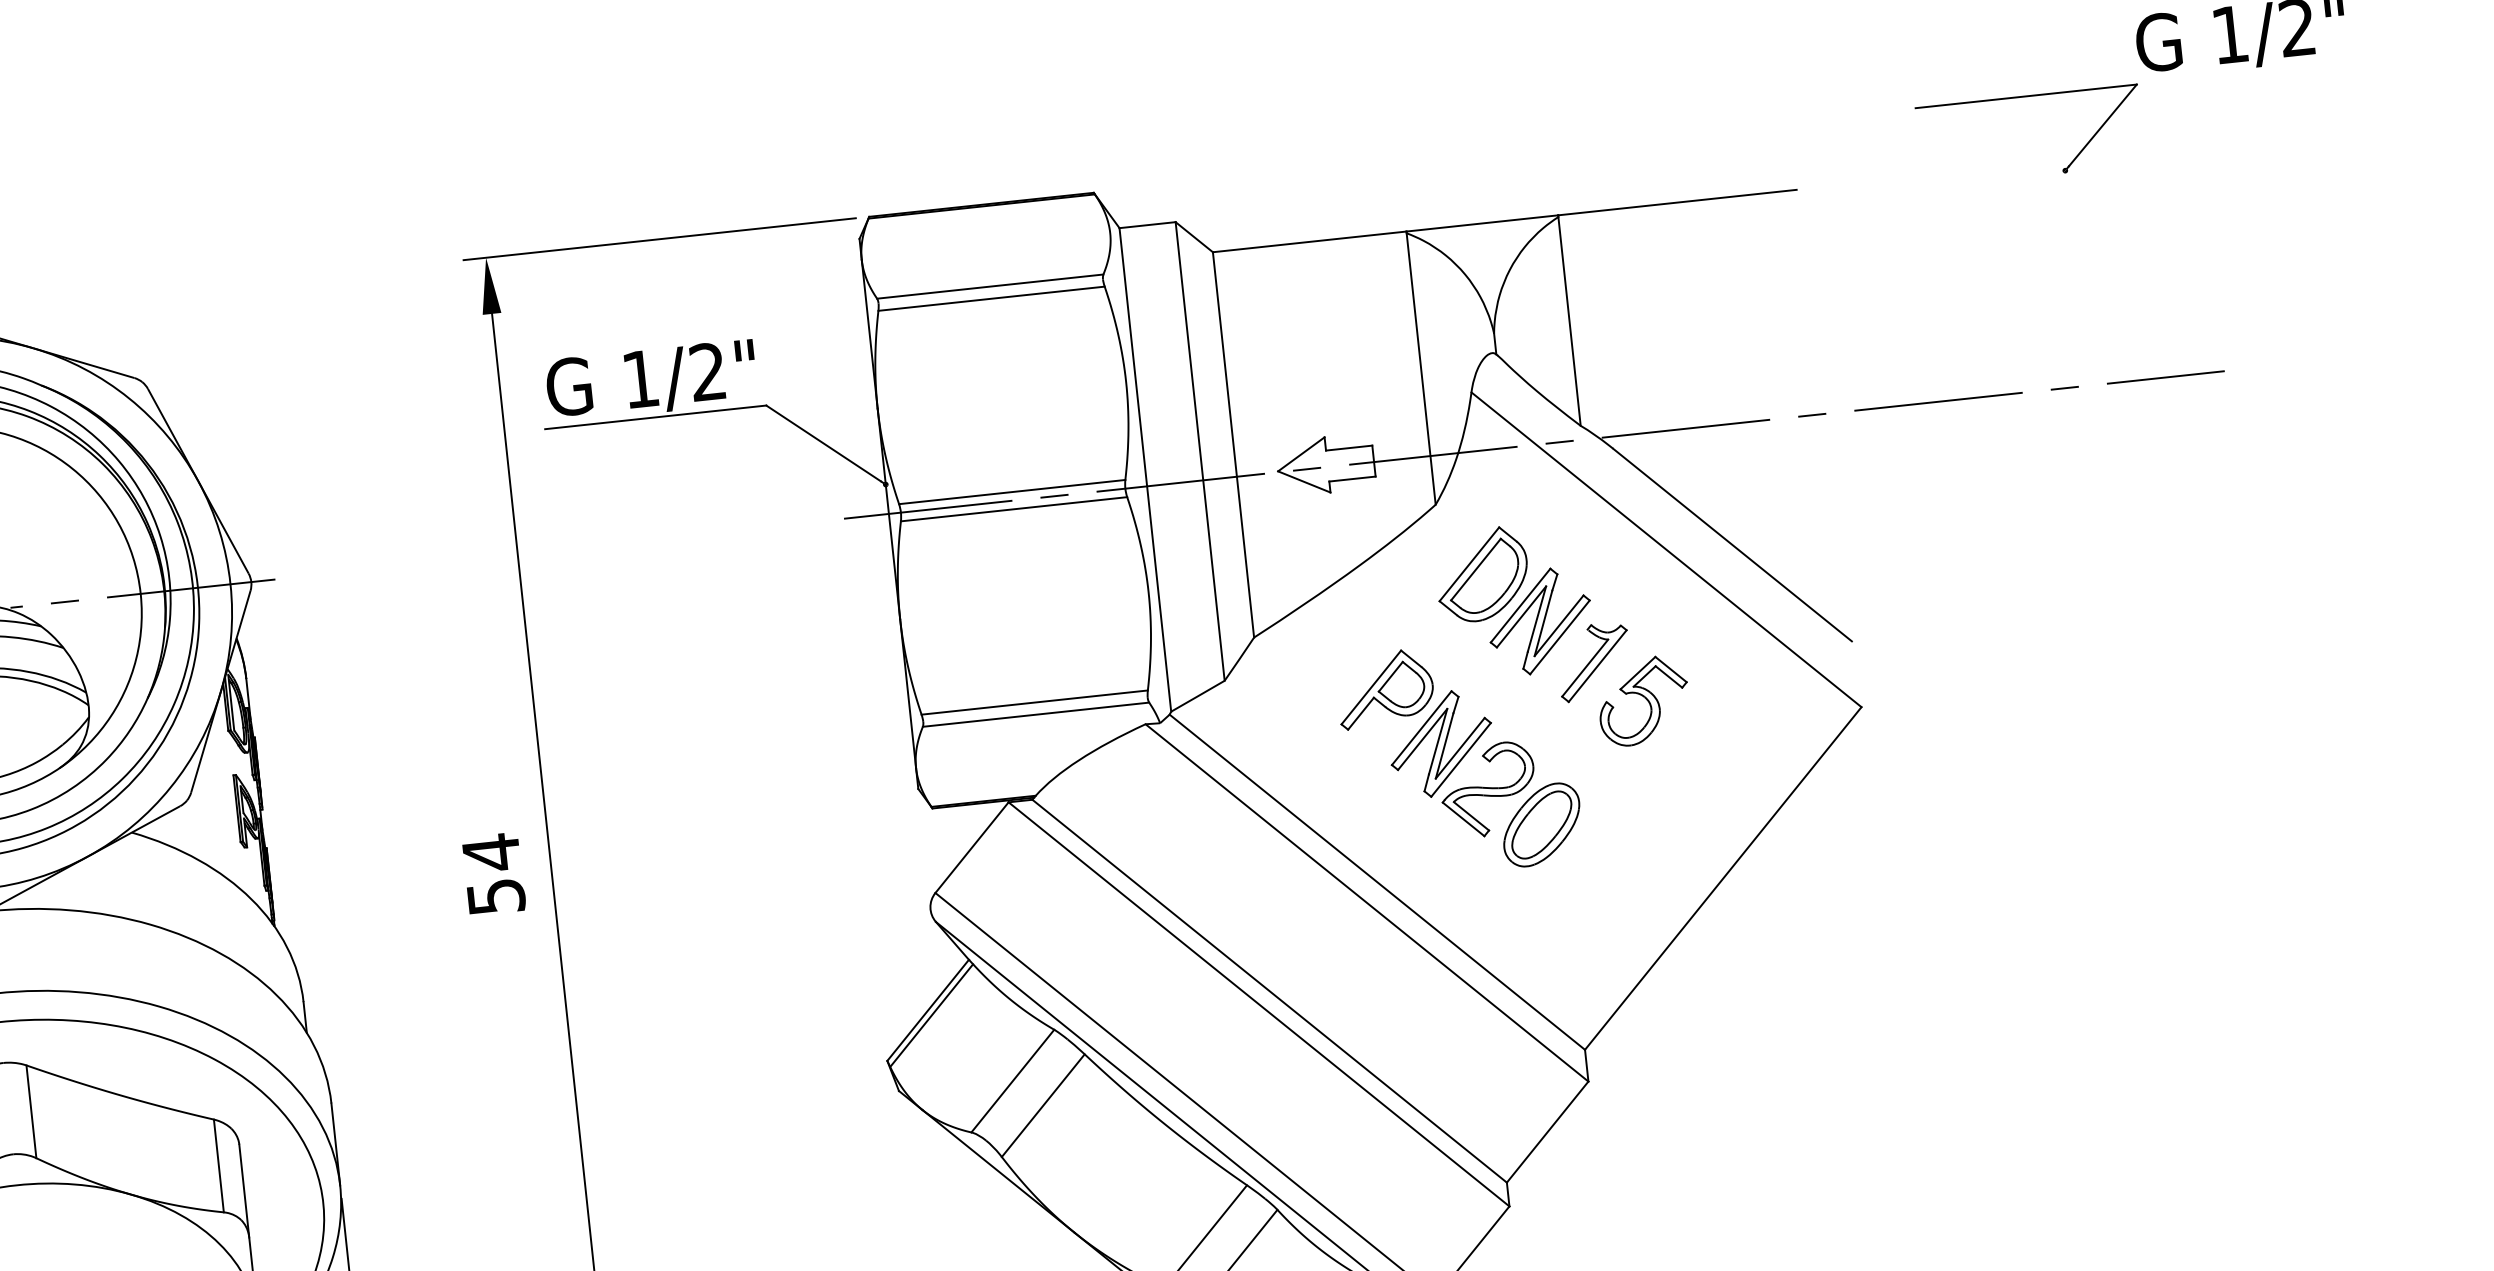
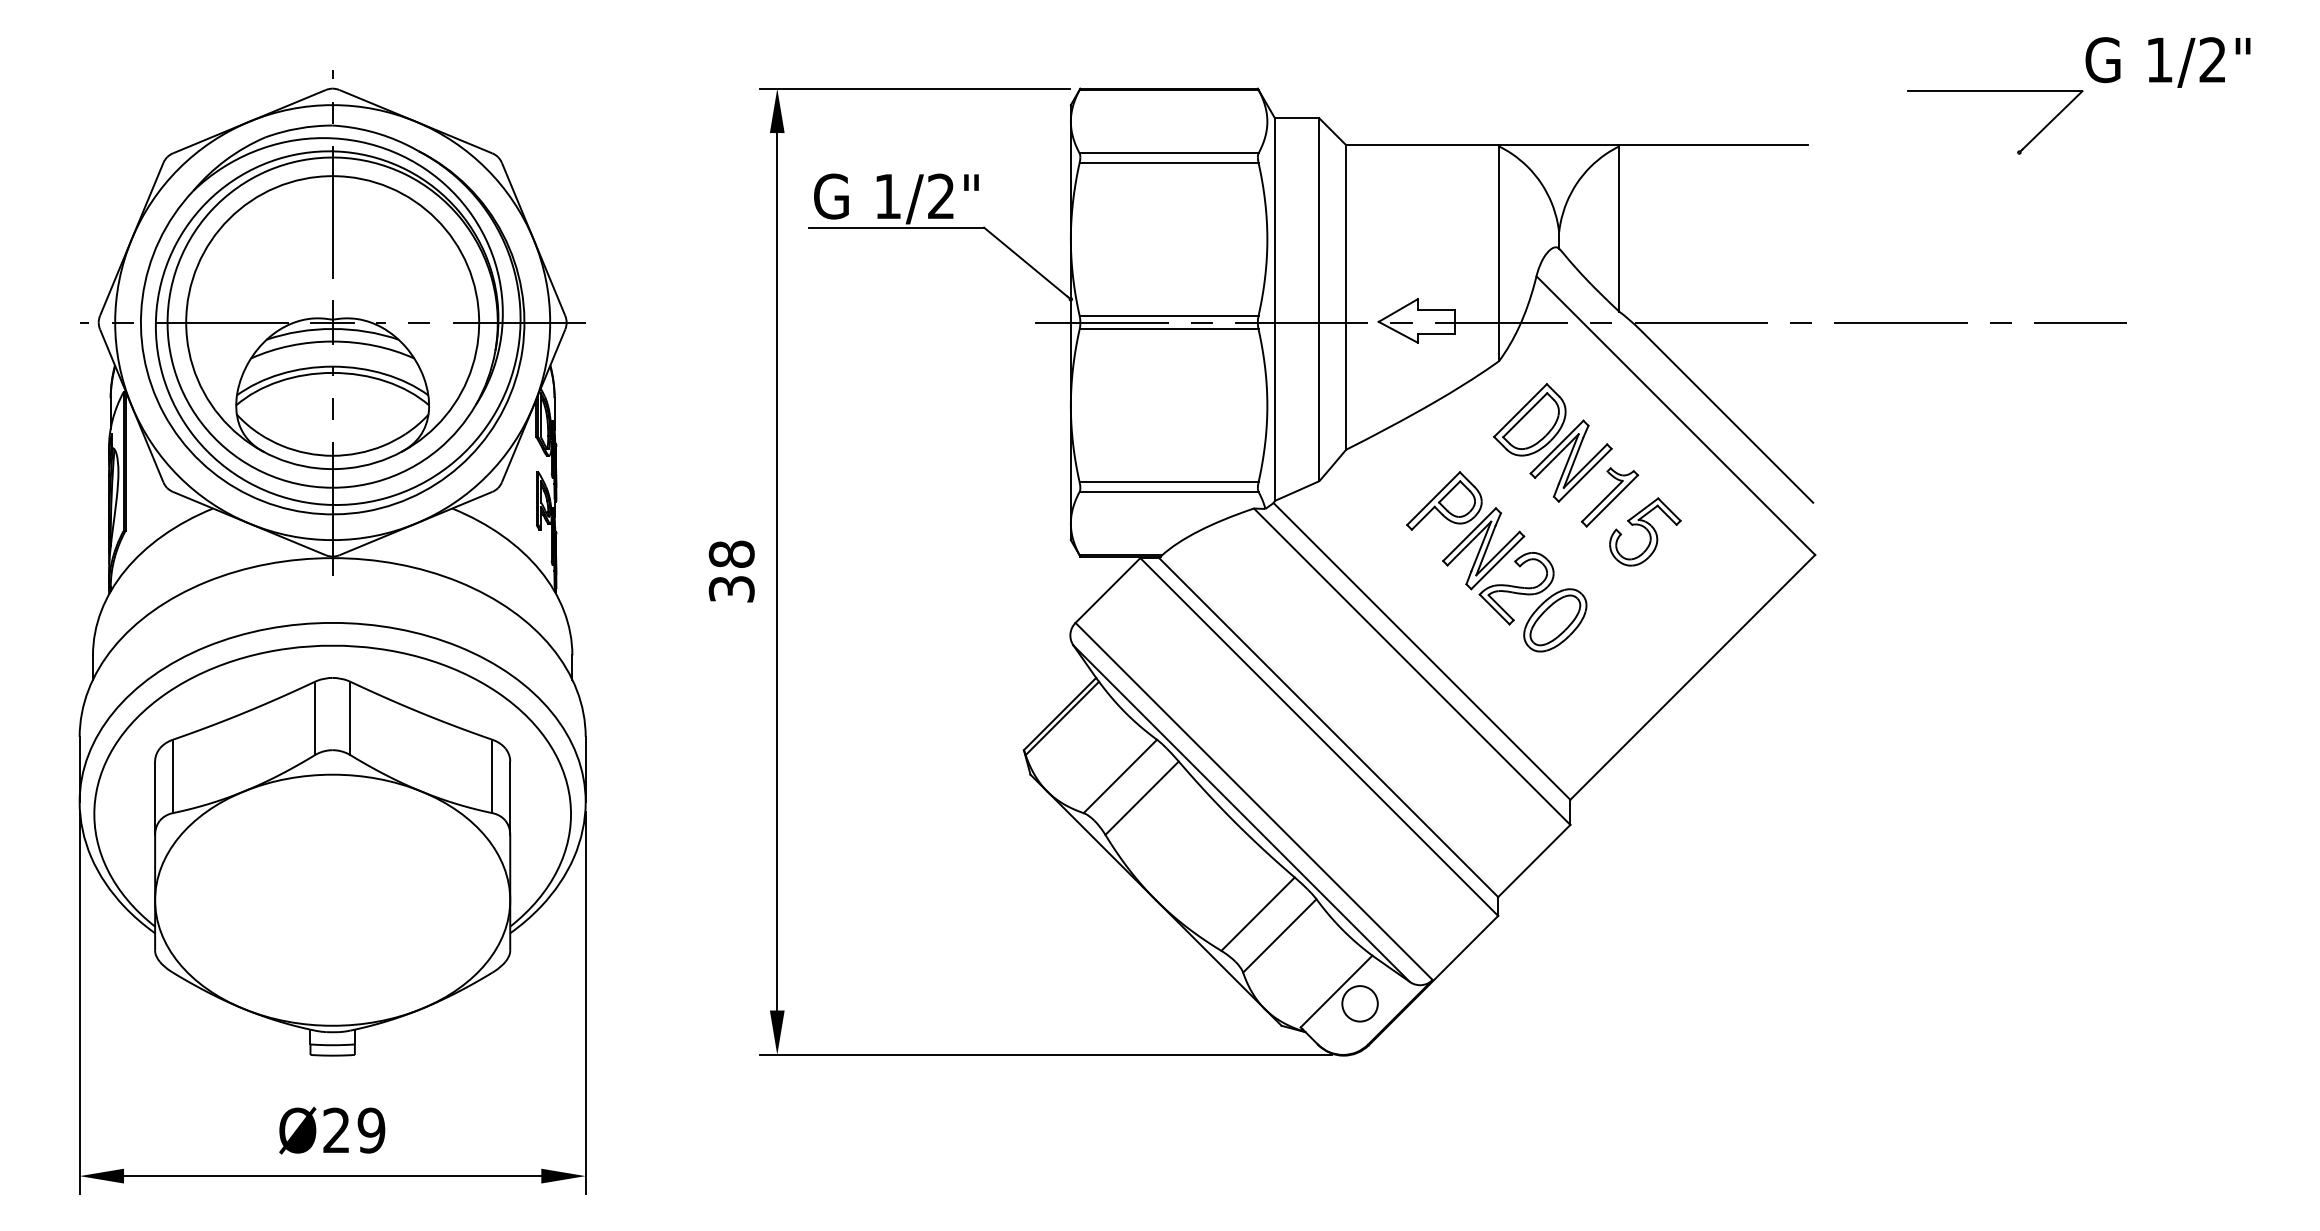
text: (493, 873) -> (731, 570), 54 -> 38

